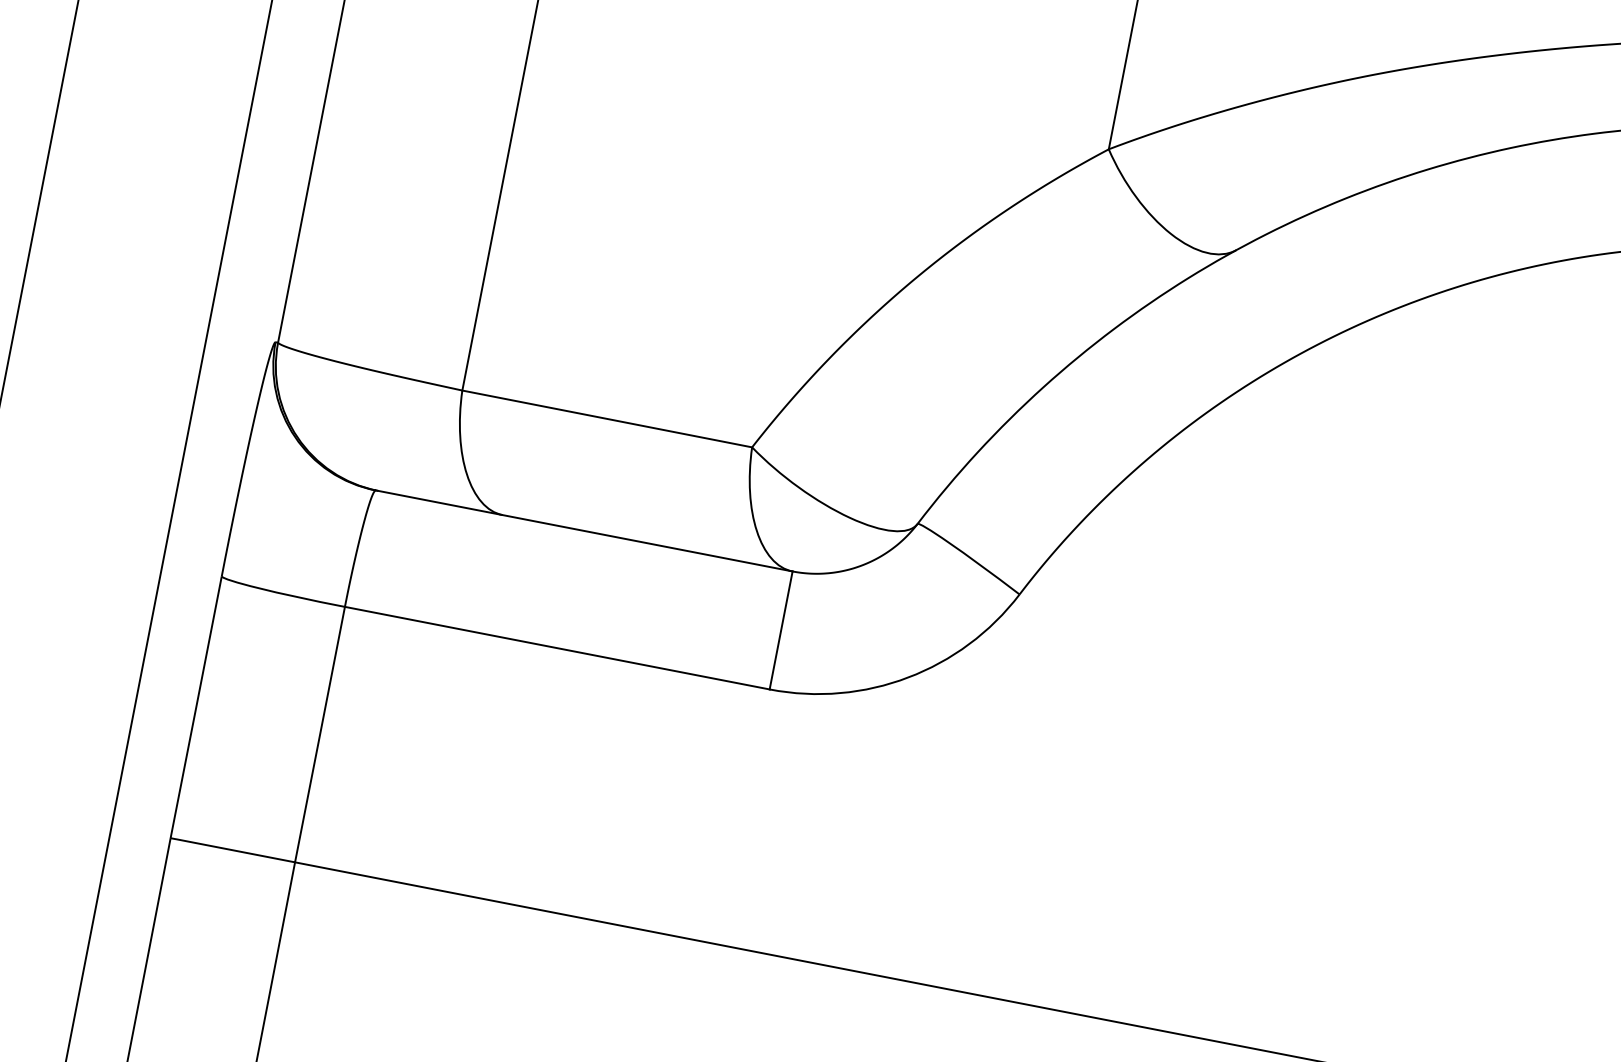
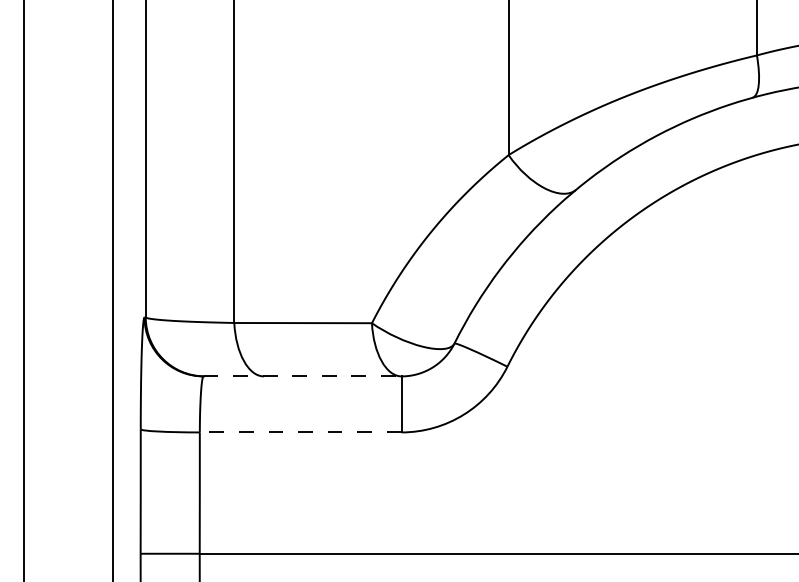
line: (584, 531) -> (302, 376), solid -> dashed
line: (556, 648) -> (300, 432), solid -> dashed

